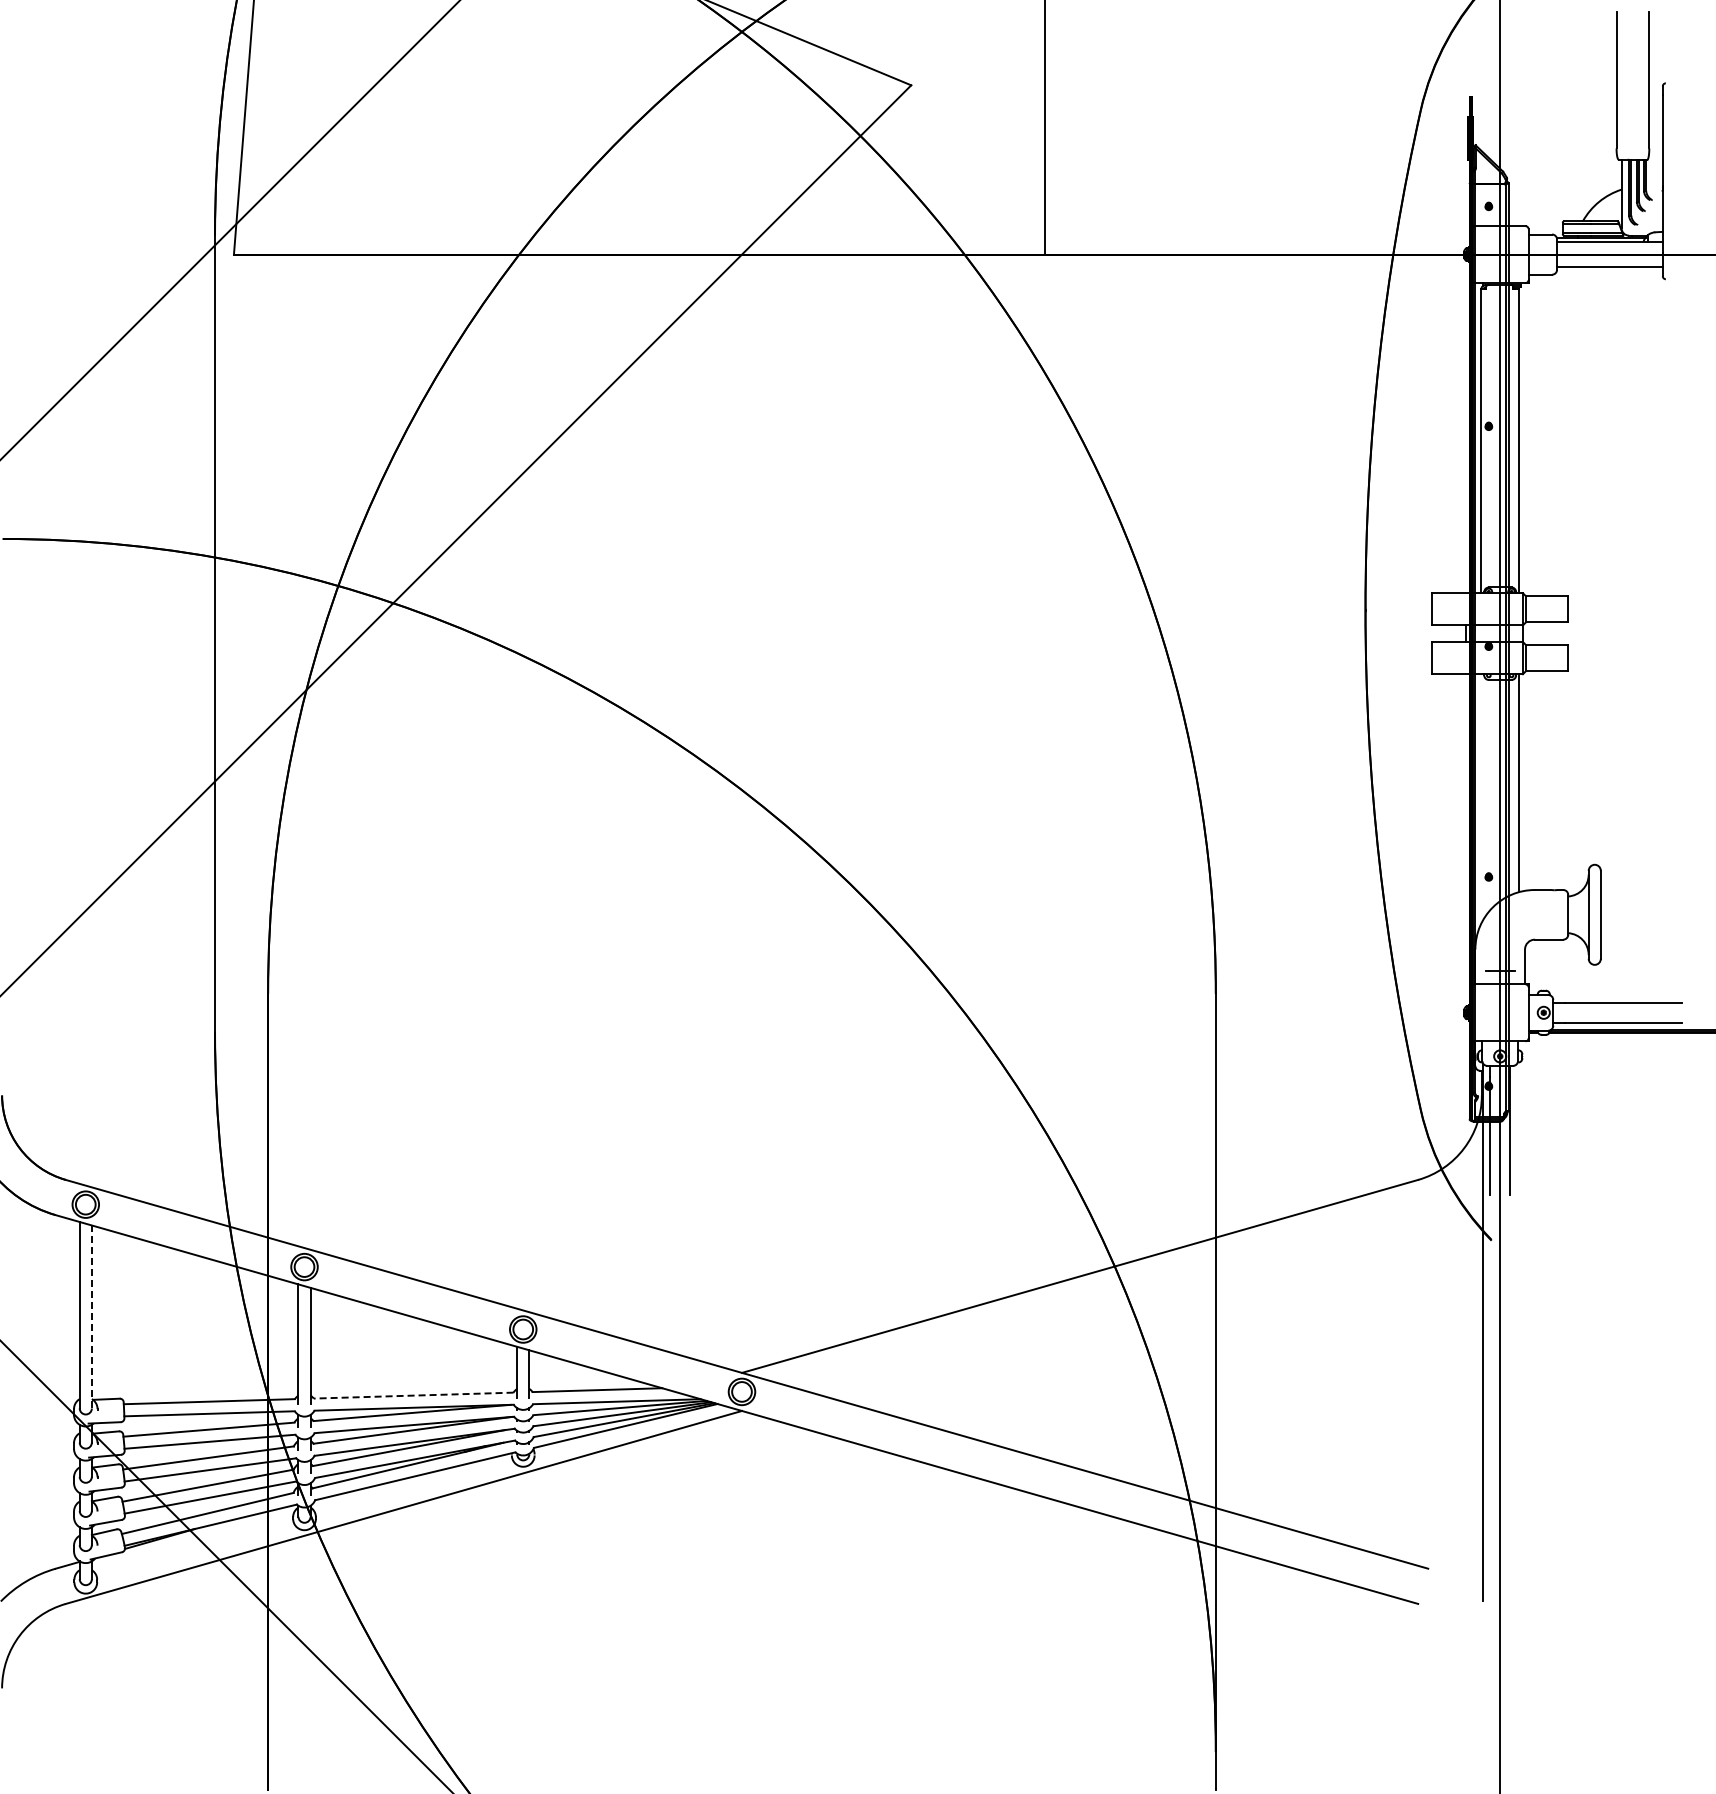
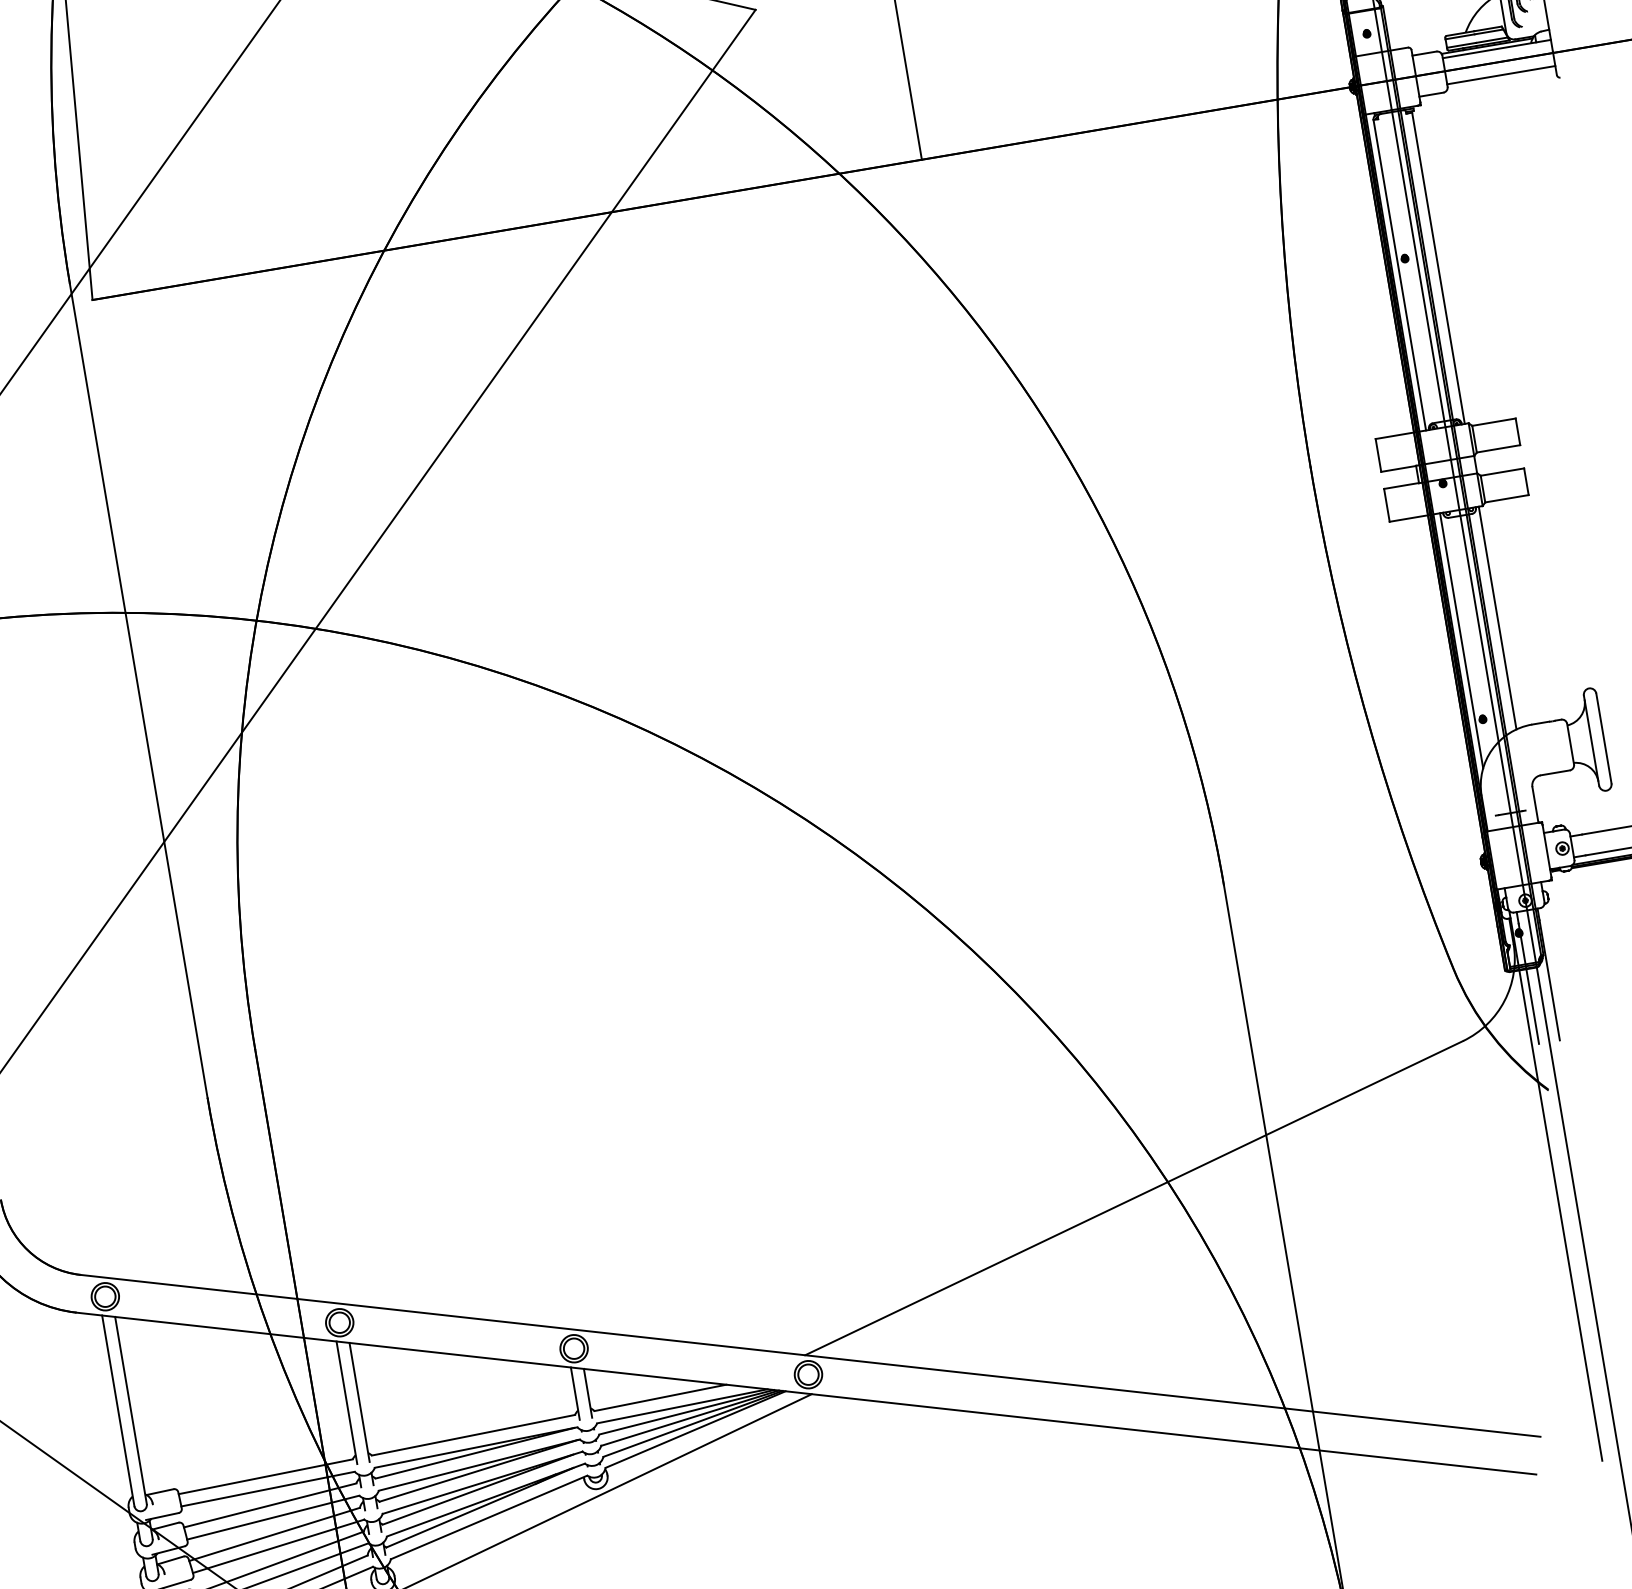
line: (1481, 798) -> (1461, 640), added
line: (91, 1316) -> (130, 1410), dashed -> solid
line: (413, 1395) -> (473, 1435), dashed -> solid

